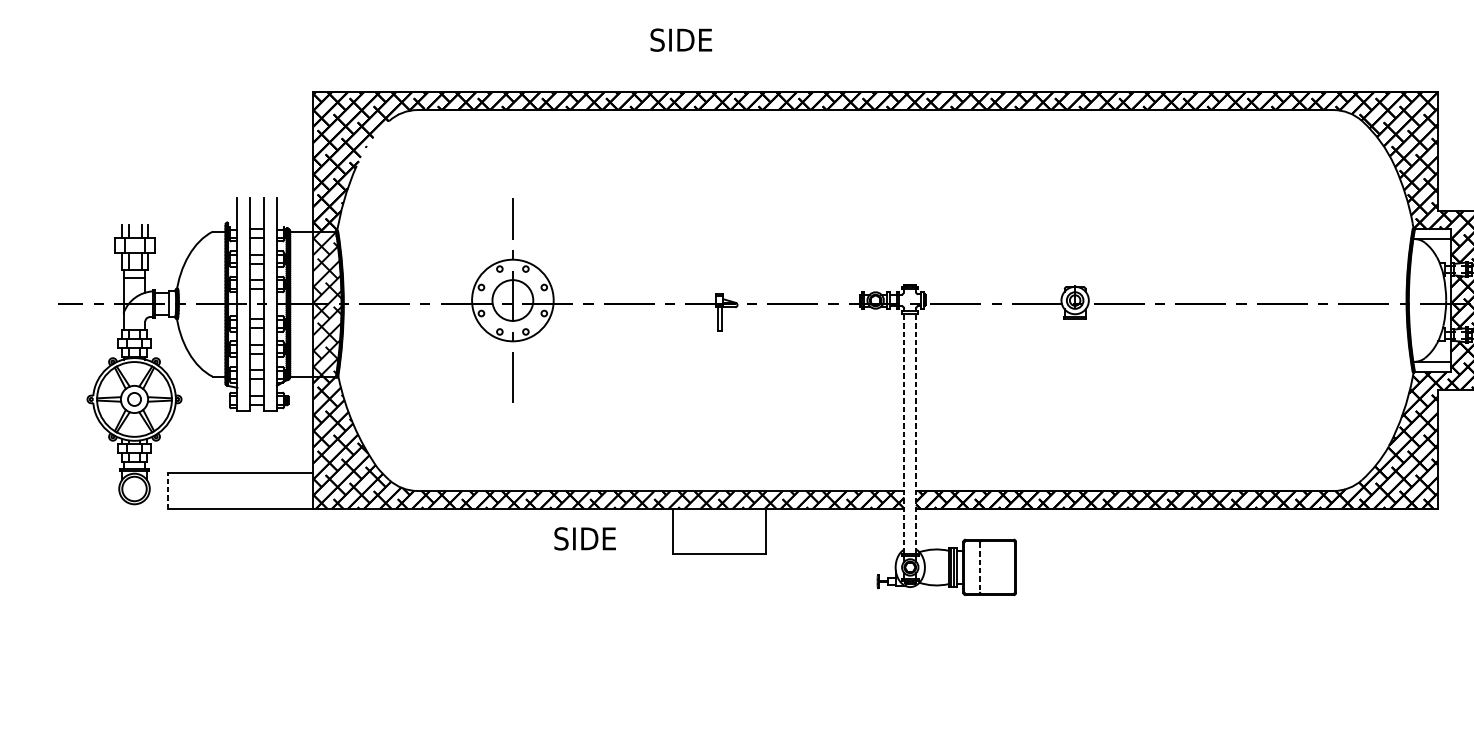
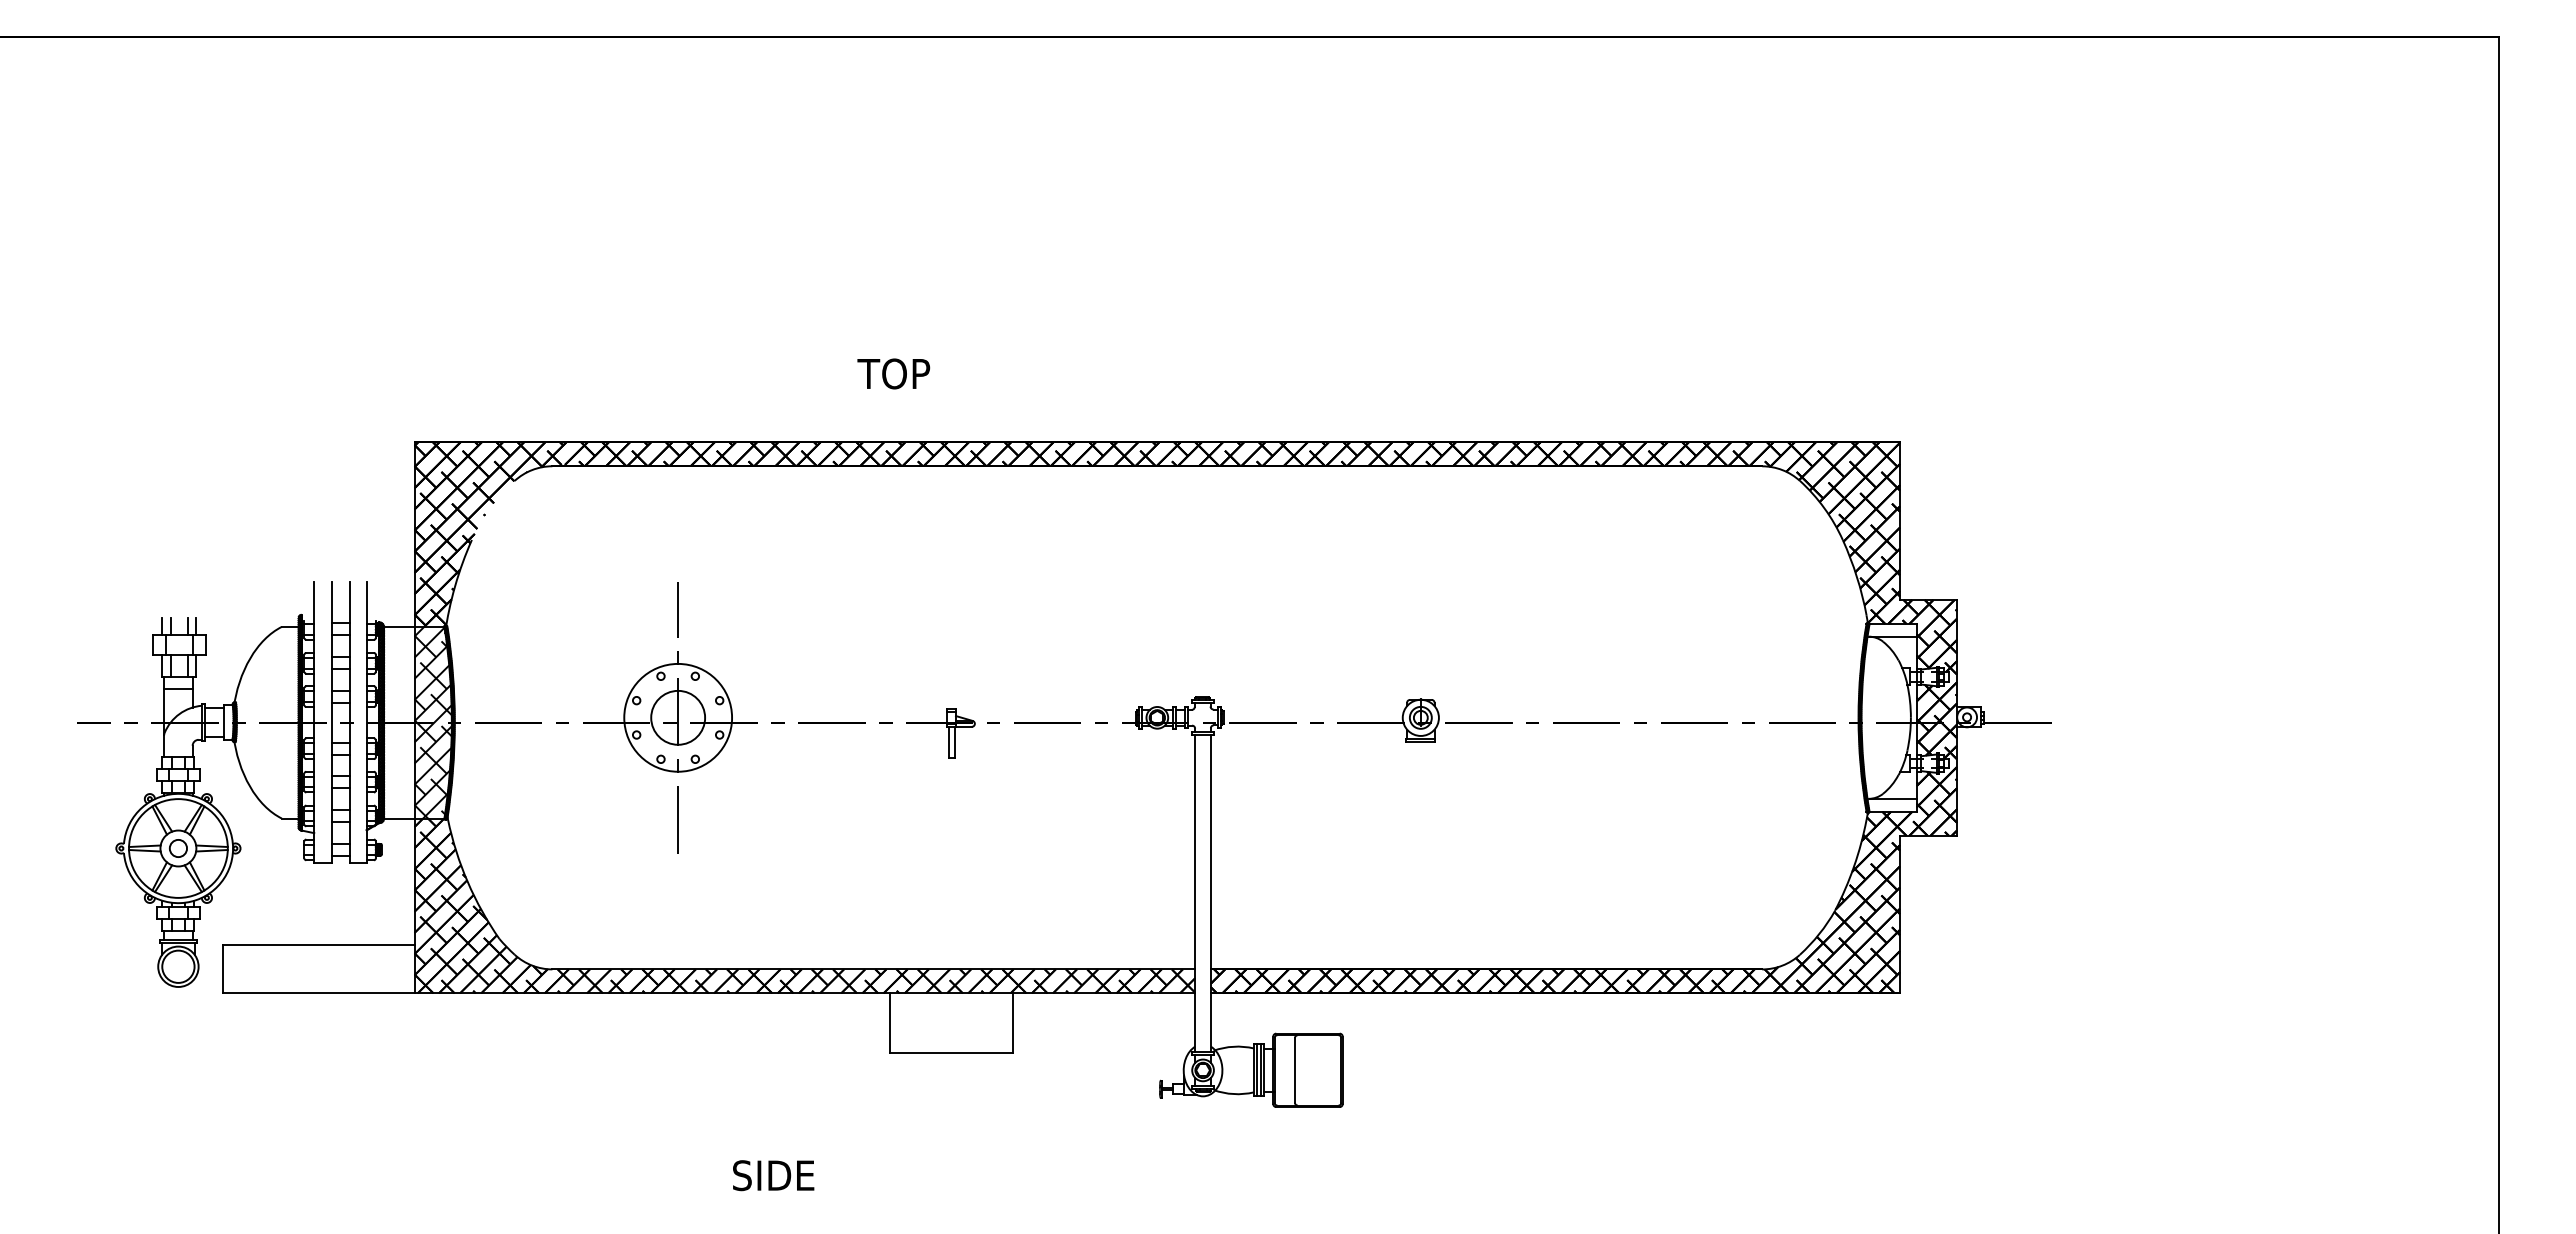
text: (680, 39) -> (899, 373), SIDE -> TOP
line: (904, 433) -> (1195, 893), dashed -> solid
line: (915, 433) -> (1210, 893), dashed -> solid
line: (167, 491) -> (222, 969), dashed -> solid
text: (585, 538) -> (773, 1175), moved
line: (979, 567) -> (1294, 1070), dashed -> solid

